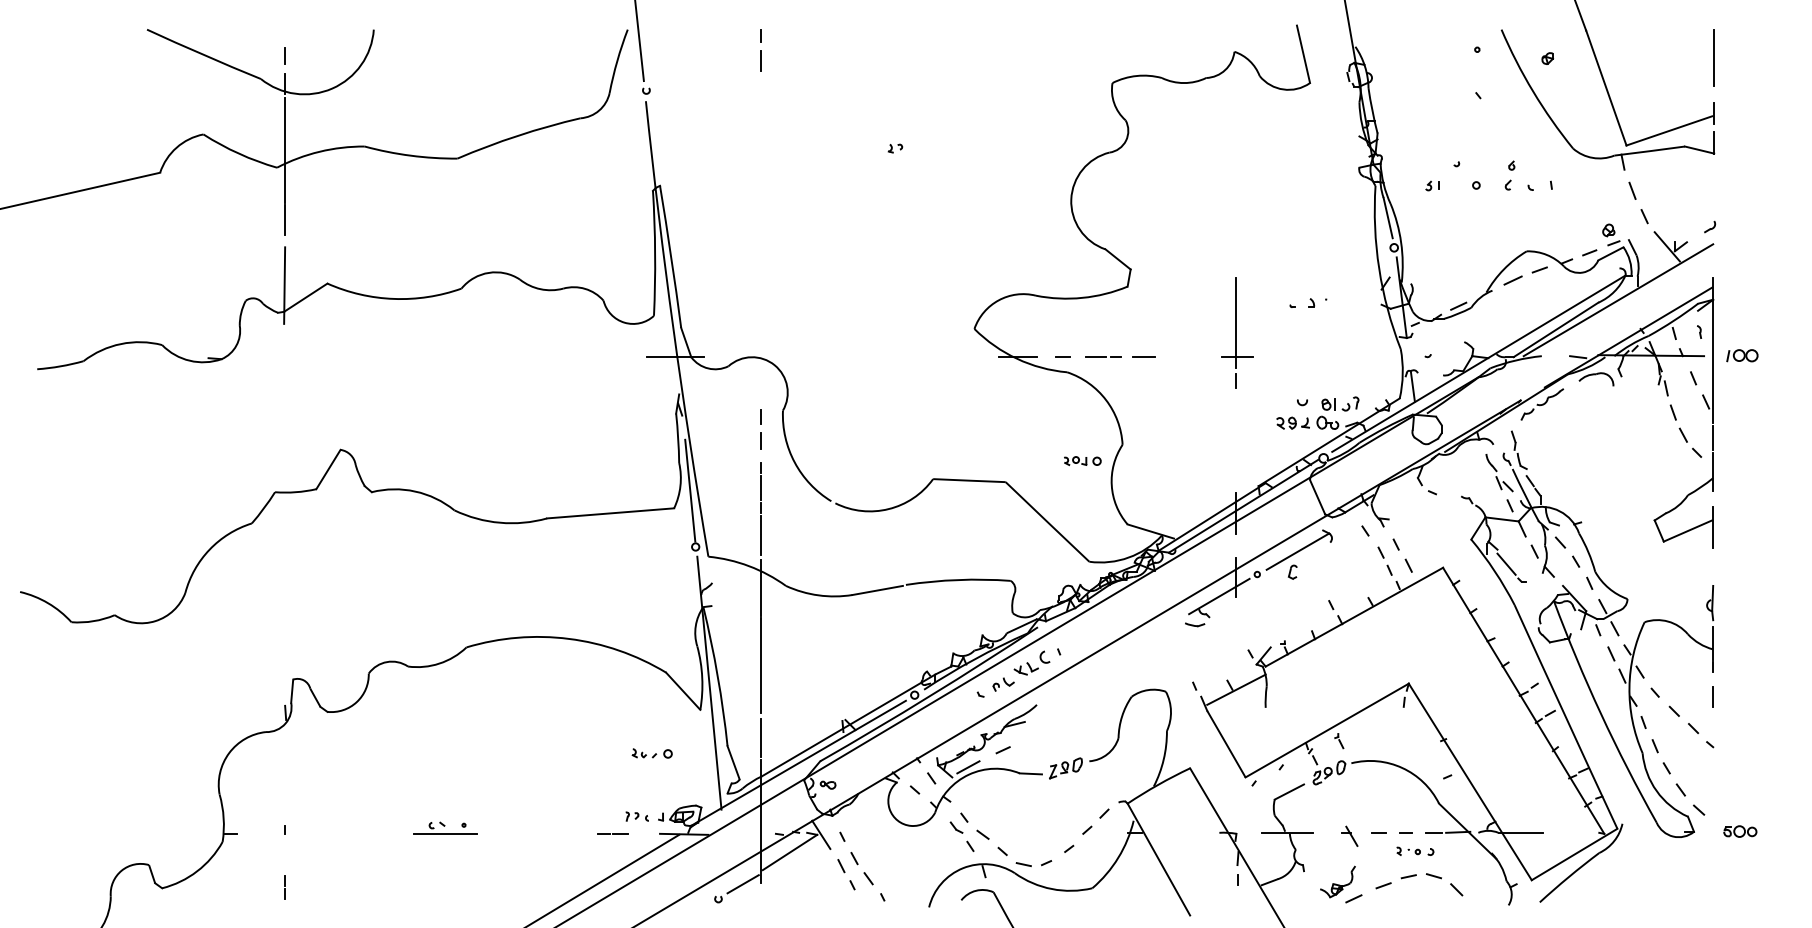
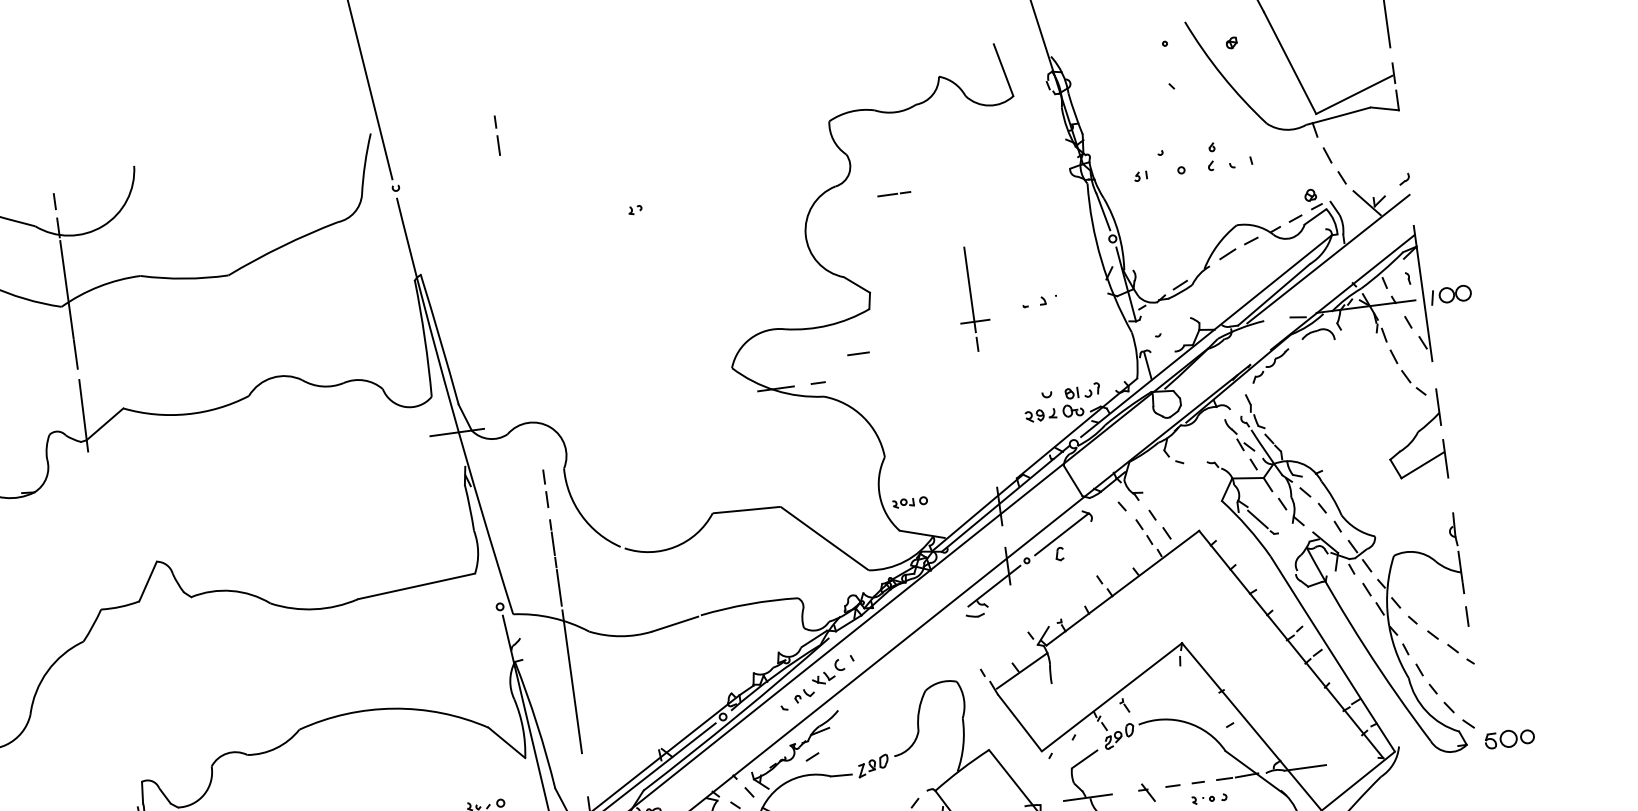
part: (1237, 332) -> (972, 298), moved
part: (1742, 355) -> (1451, 294), size x1.4
line: (1103, 356) -> (894, 193), moved
line: (1143, 356) -> (858, 353), moved
line: (1713, 437) -> (1434, 374), removed
part: (1082, 460) -> (909, 501), moved
line: (690, 490) -> (488, 554), removed
line: (760, 737) -> (584, 776), removed
line: (968, 767) -> (782, 777), removed
part: (1740, 831) -> (1509, 738), size x1.6

